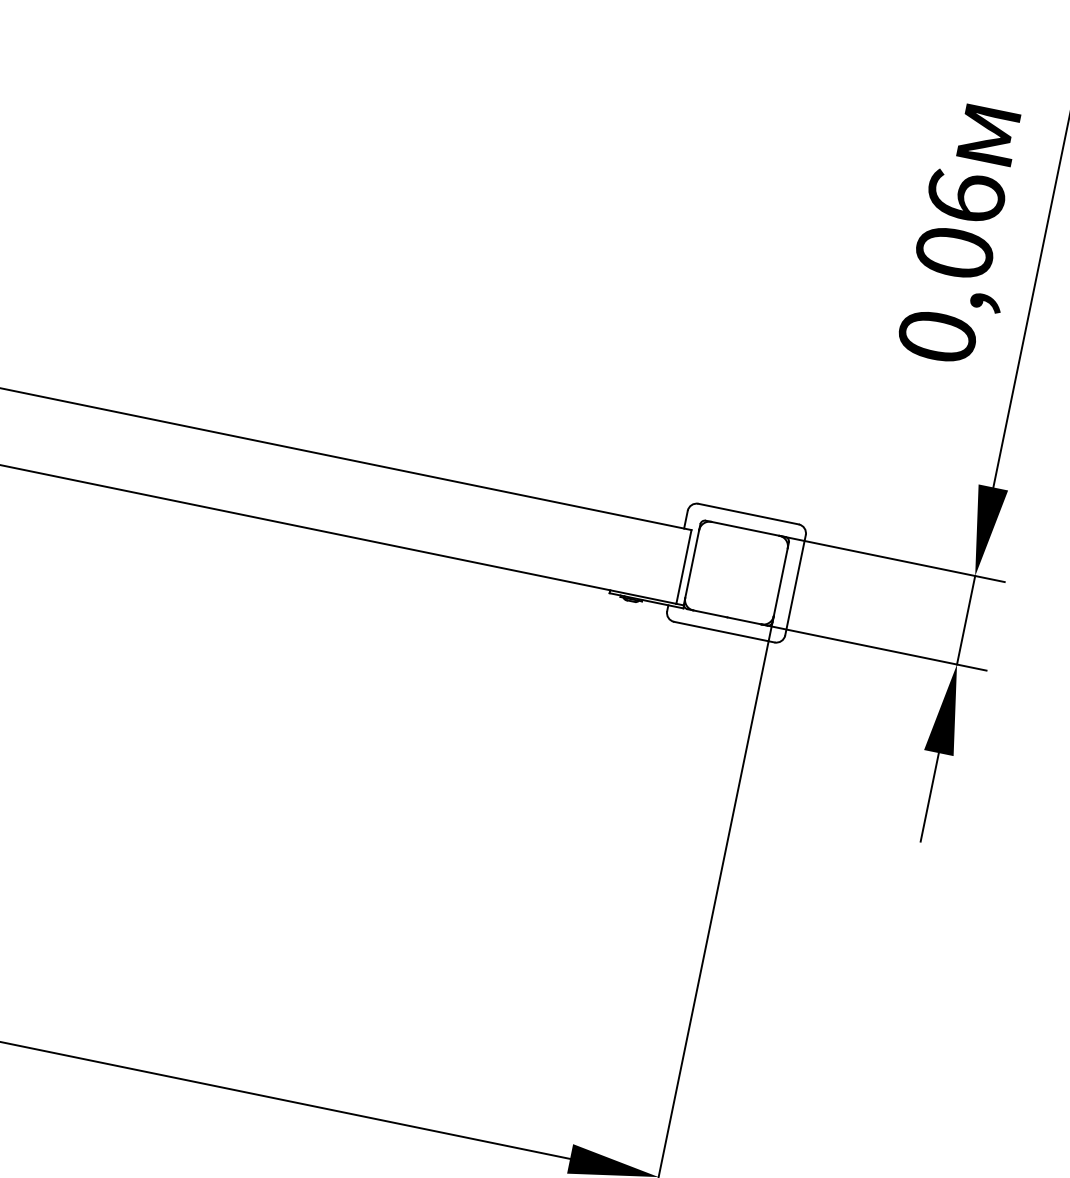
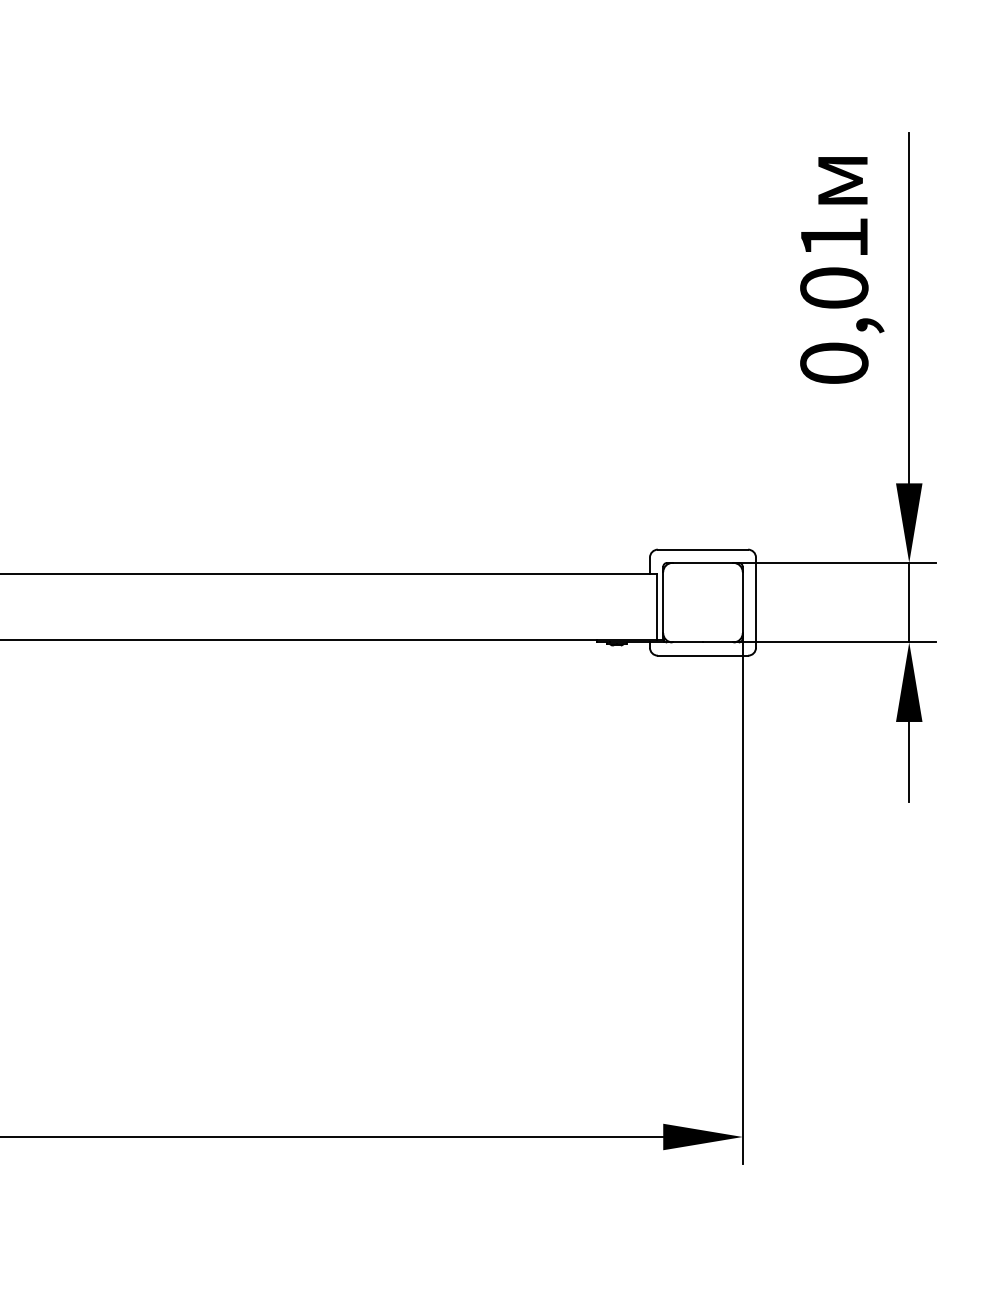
text: (966, 195) -> (834, 236), 0,06 -> 0,01

